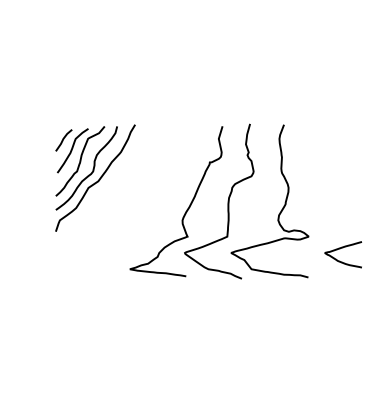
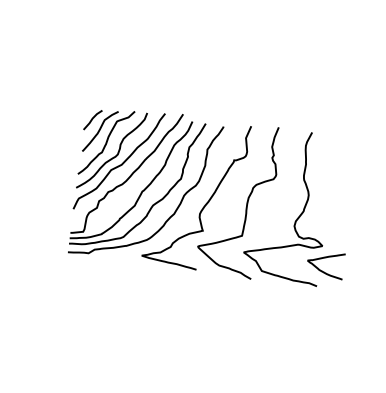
part: (125, 199) -> (146, 186), added
curve: (340, 249) -> (323, 259), moved

